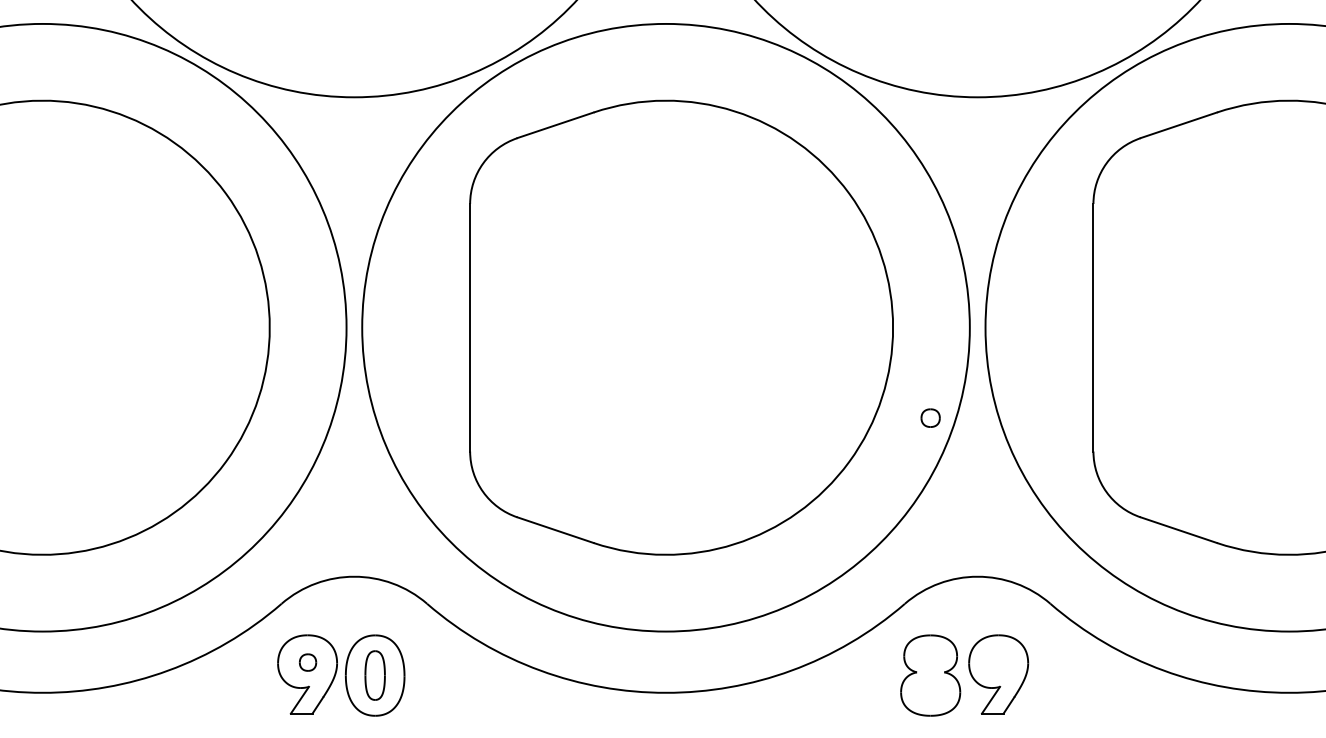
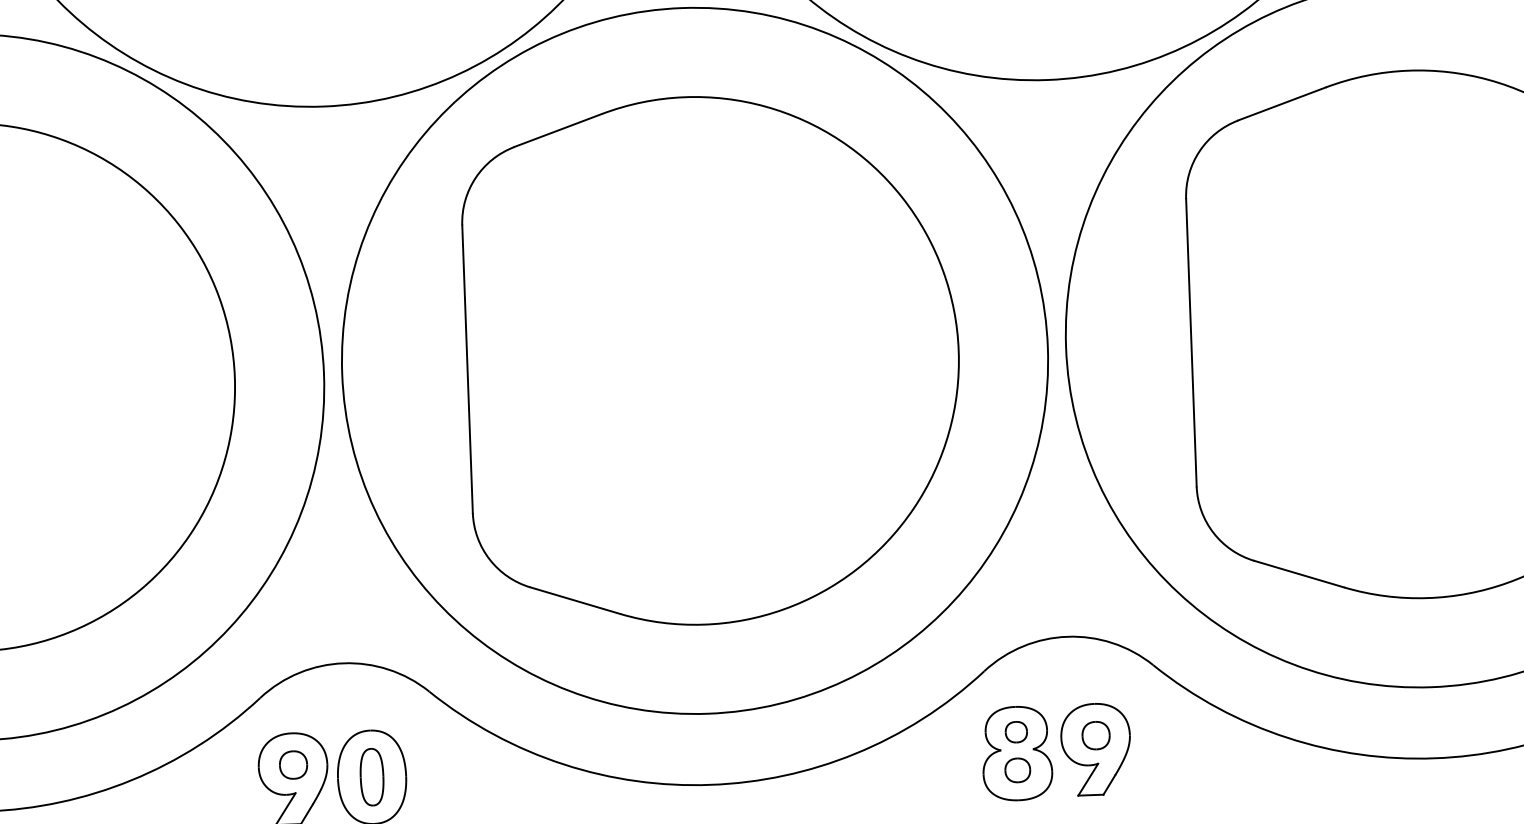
part: (930, 417) -> (1016, 731), moved
part: (307, 662) -> (292, 764), size x1.43
part: (998, 662) -> (1095, 735), added
part: (930, 689) -> (1017, 769), added

